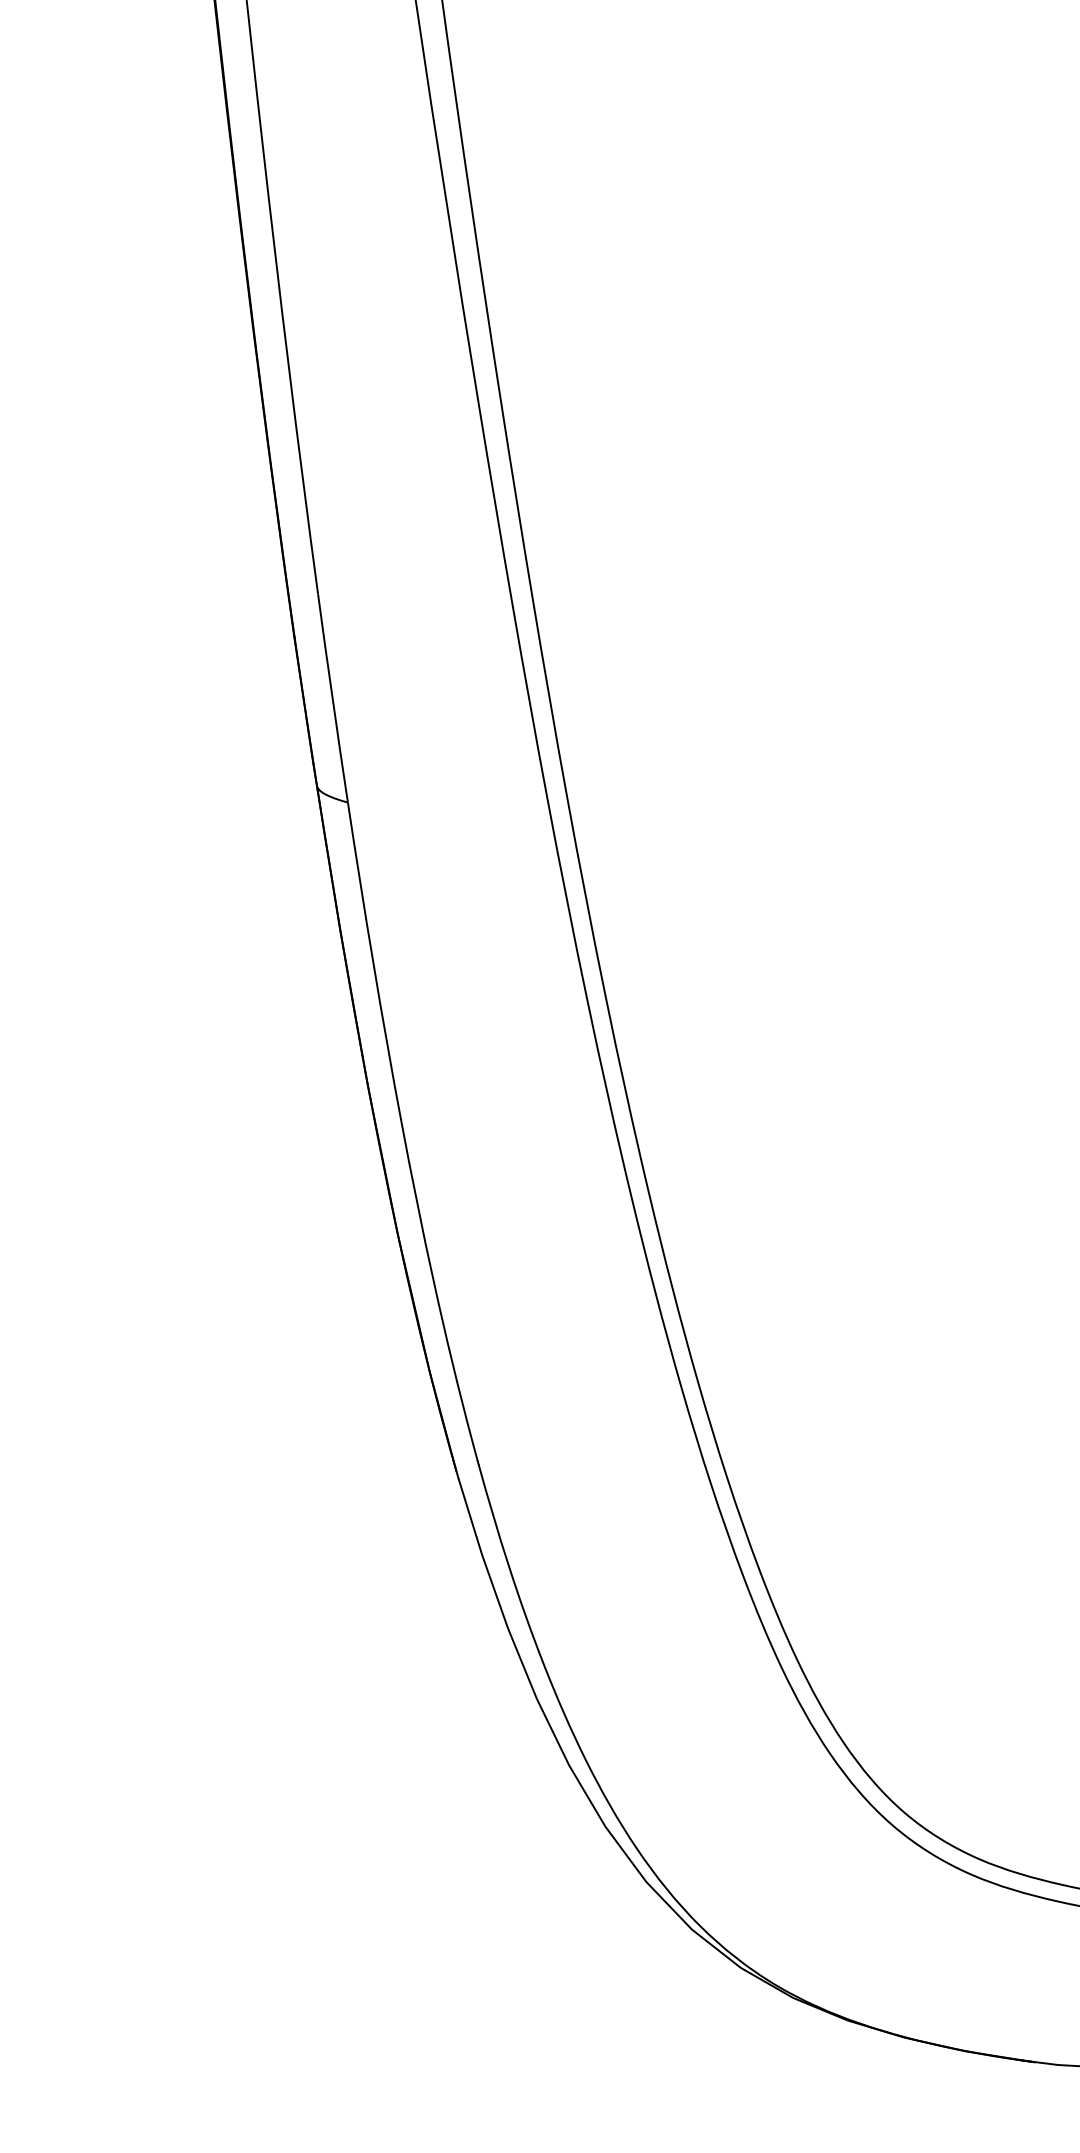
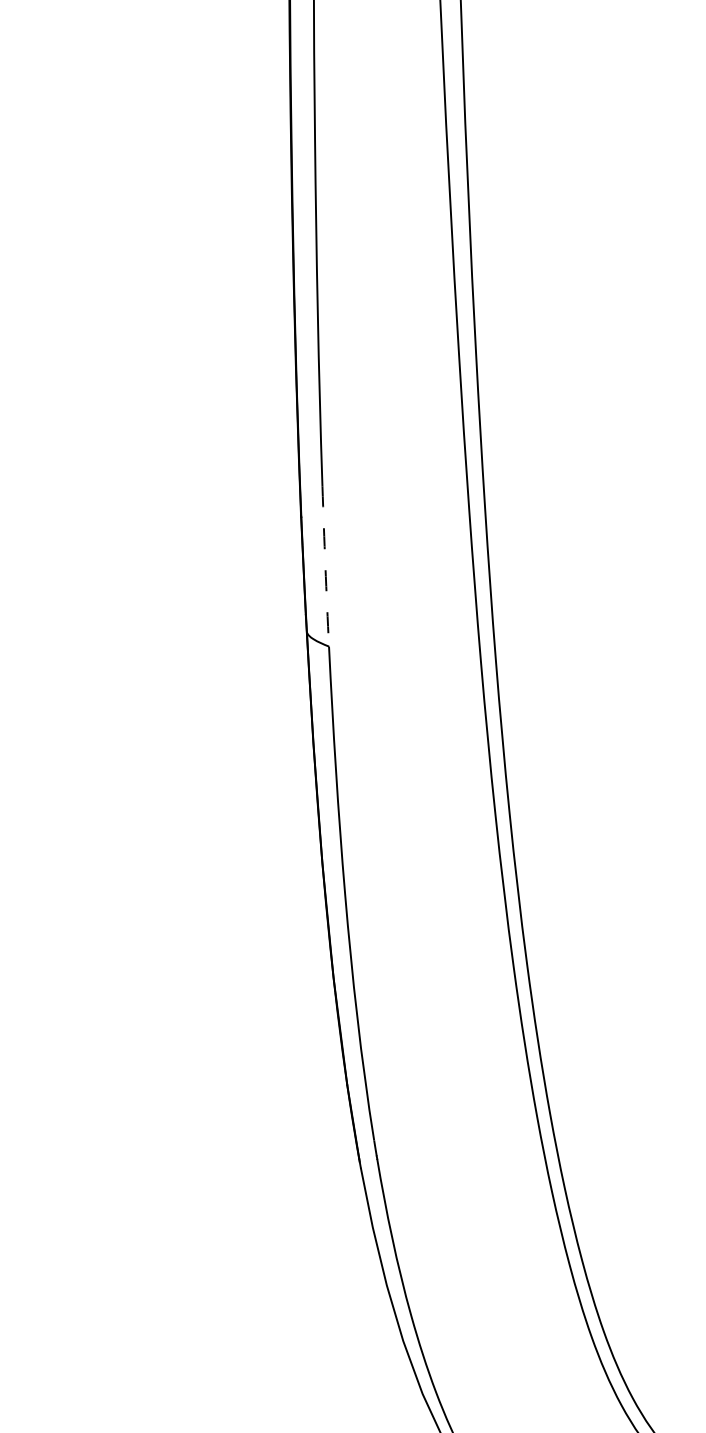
arc: (332, 698) -> (325, 566), solid -> dashed

